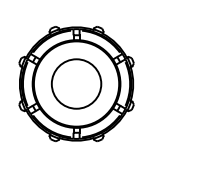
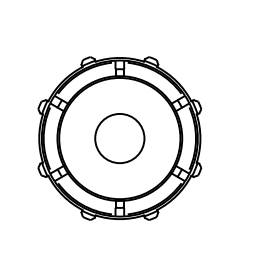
circle: (76, 83) -> (119, 137), size x0.7

